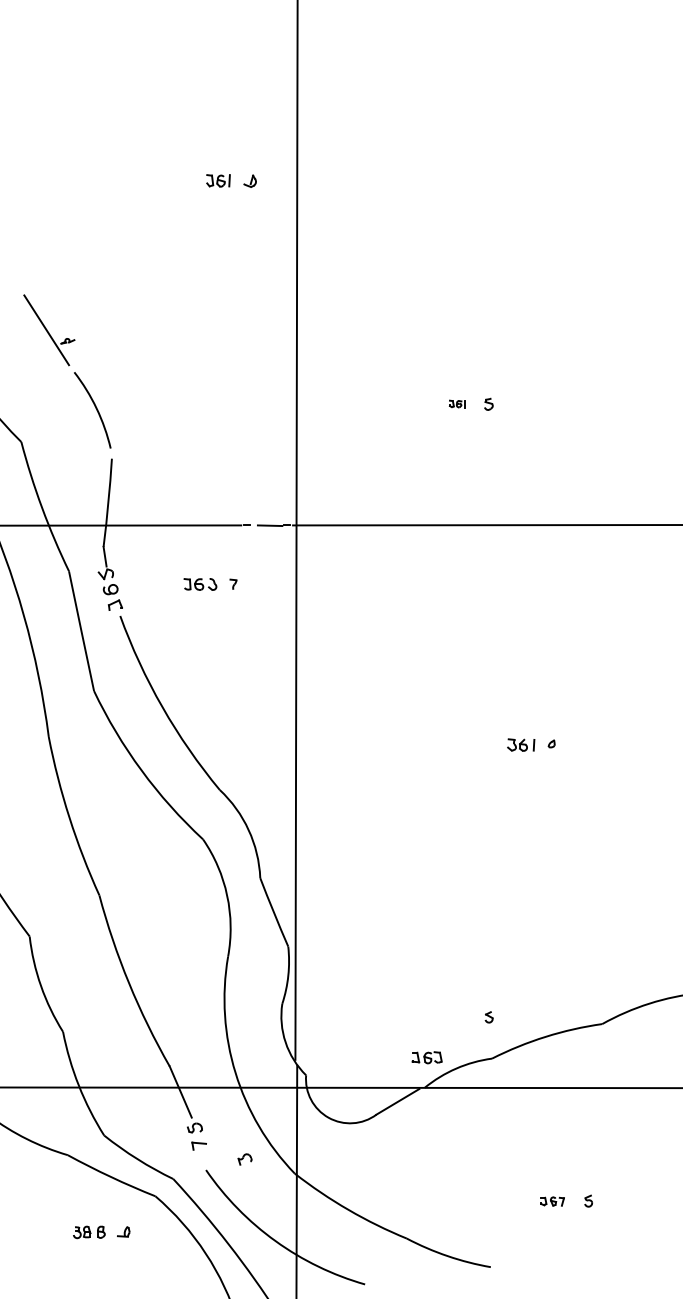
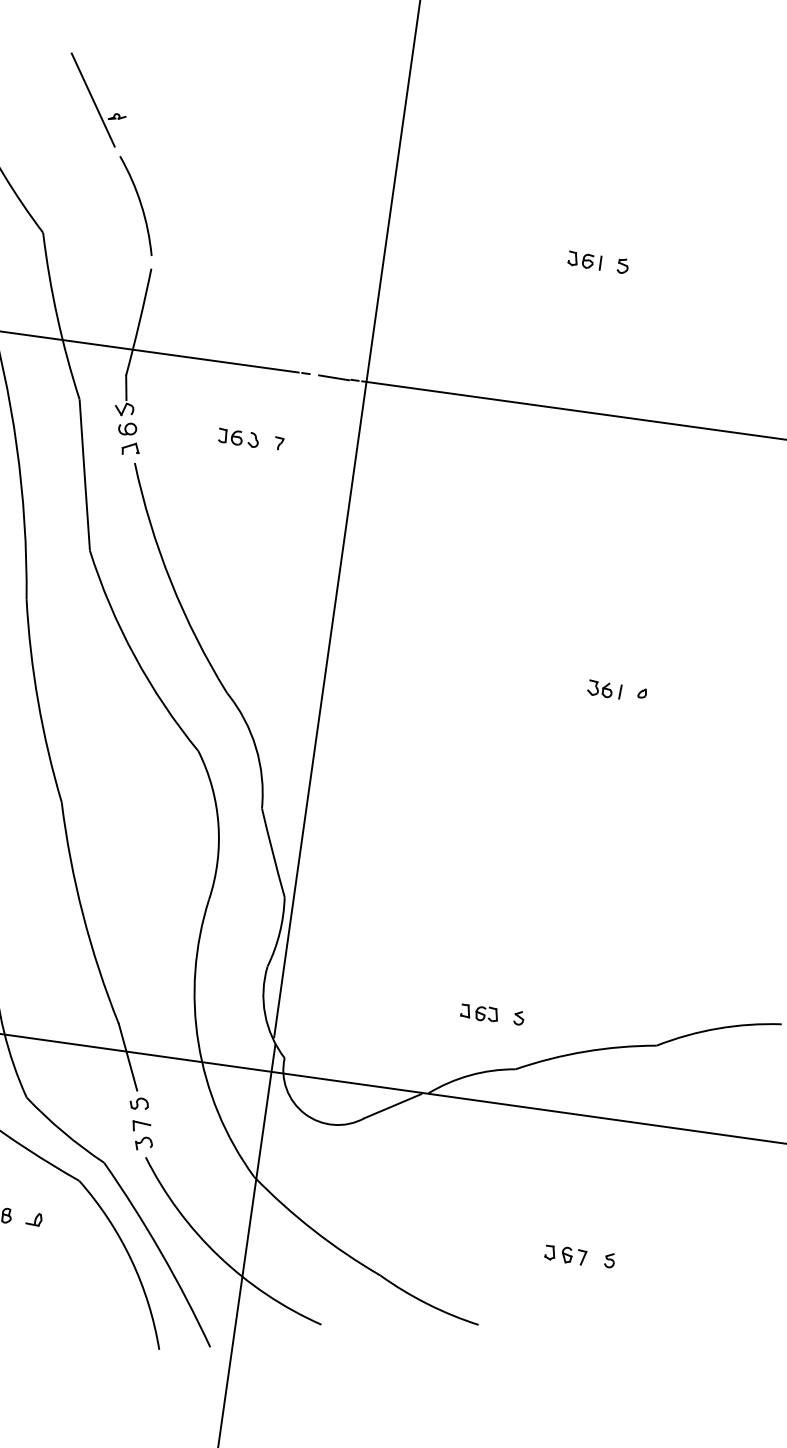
part: (457, 403) -> (584, 259), size x1.67
part: (426, 1057) -> (478, 1012), moved
part: (244, 1159) -> (143, 1143), moved
part: (552, 1201) -> (565, 1254), size x1.43

